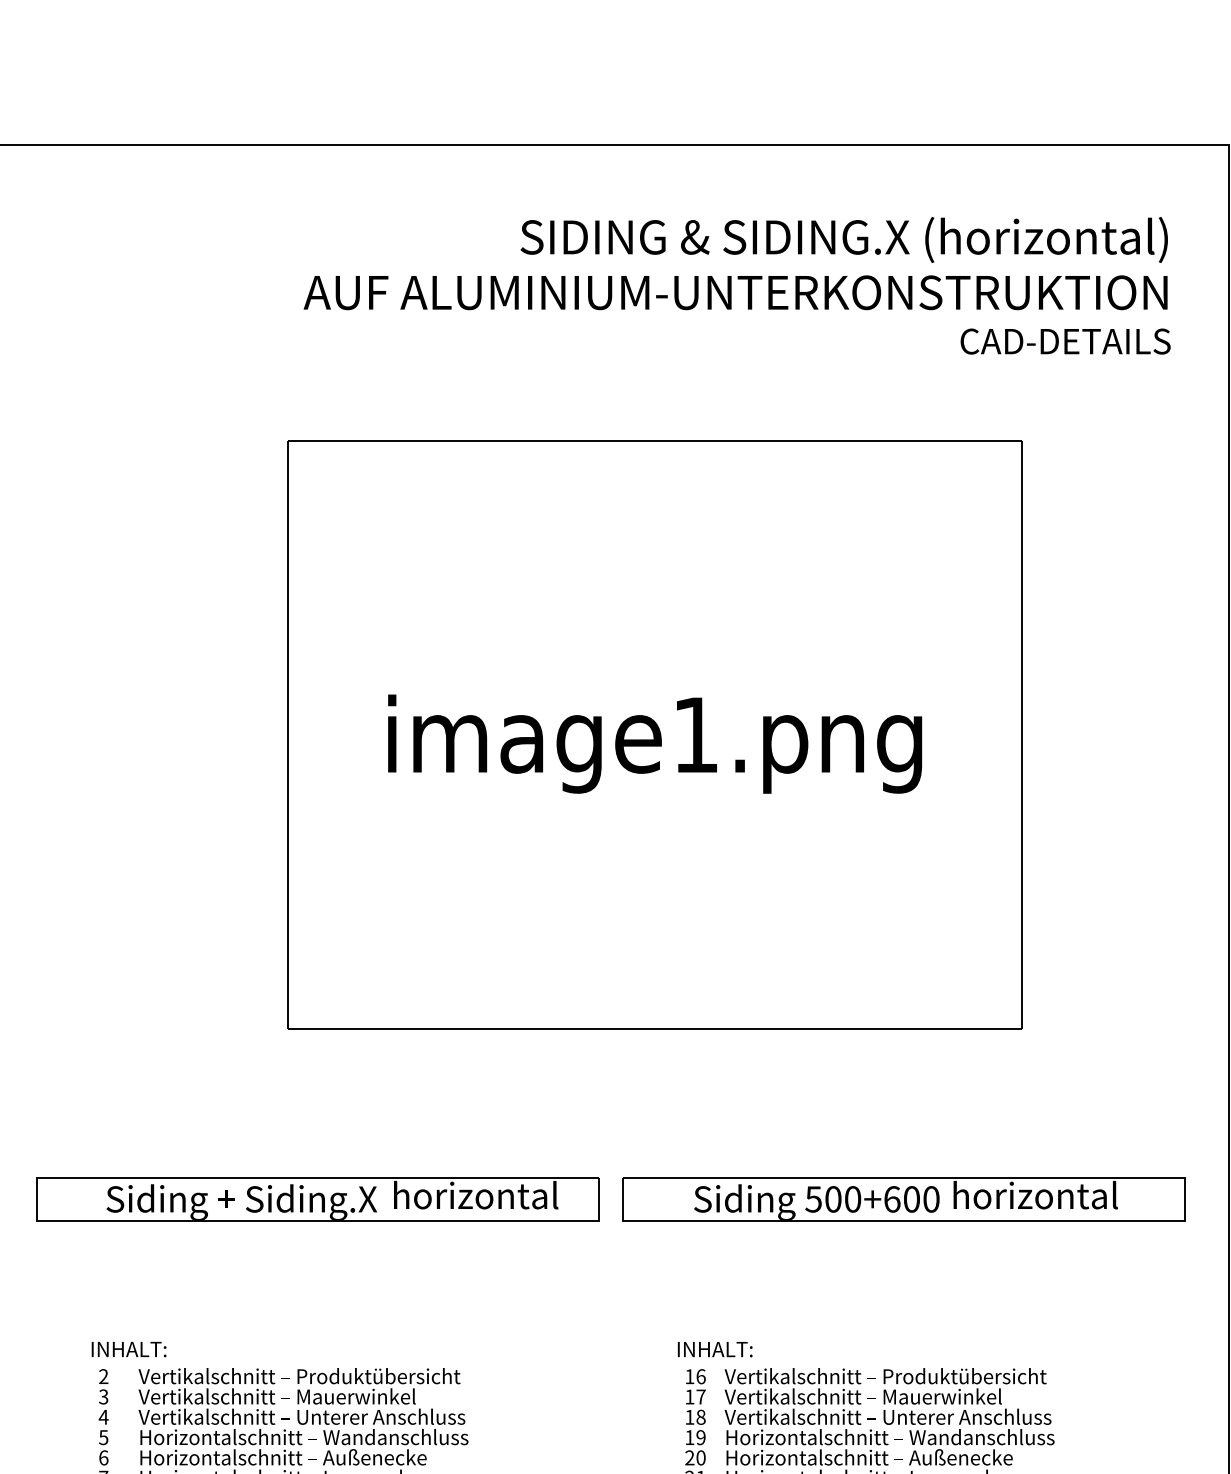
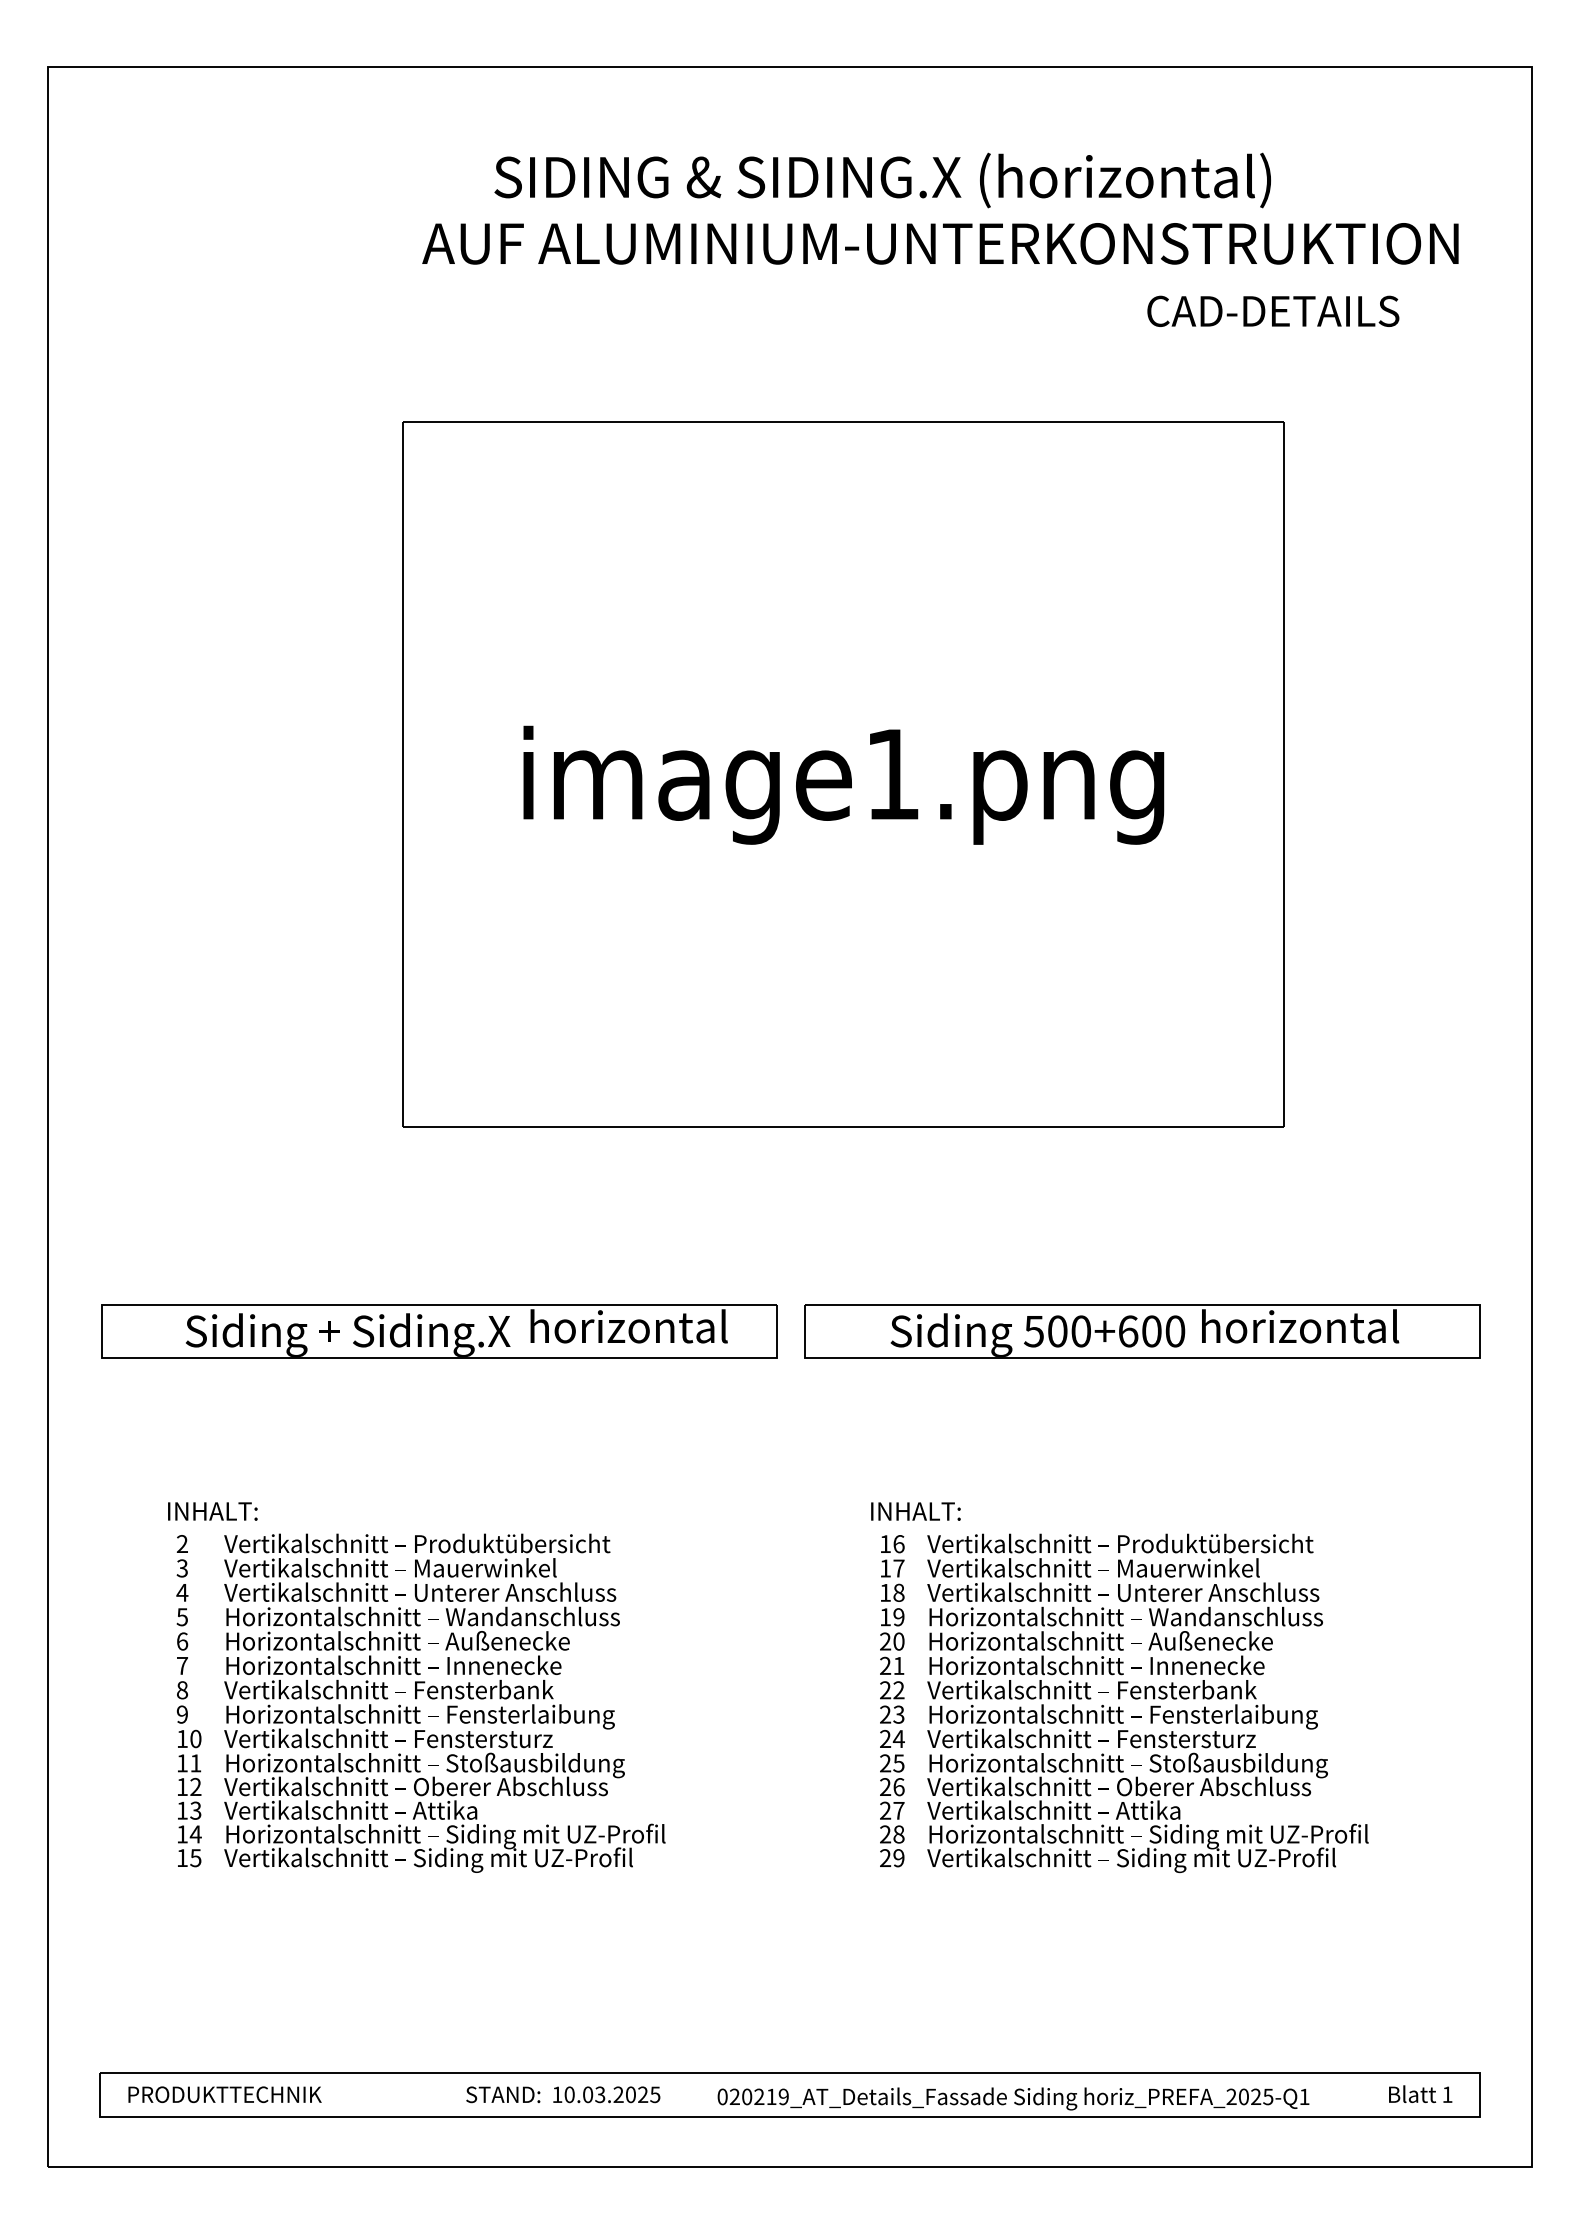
text: (844, 239) -> (882, 180), moved
text: (1065, 340) -> (1273, 310), moved

